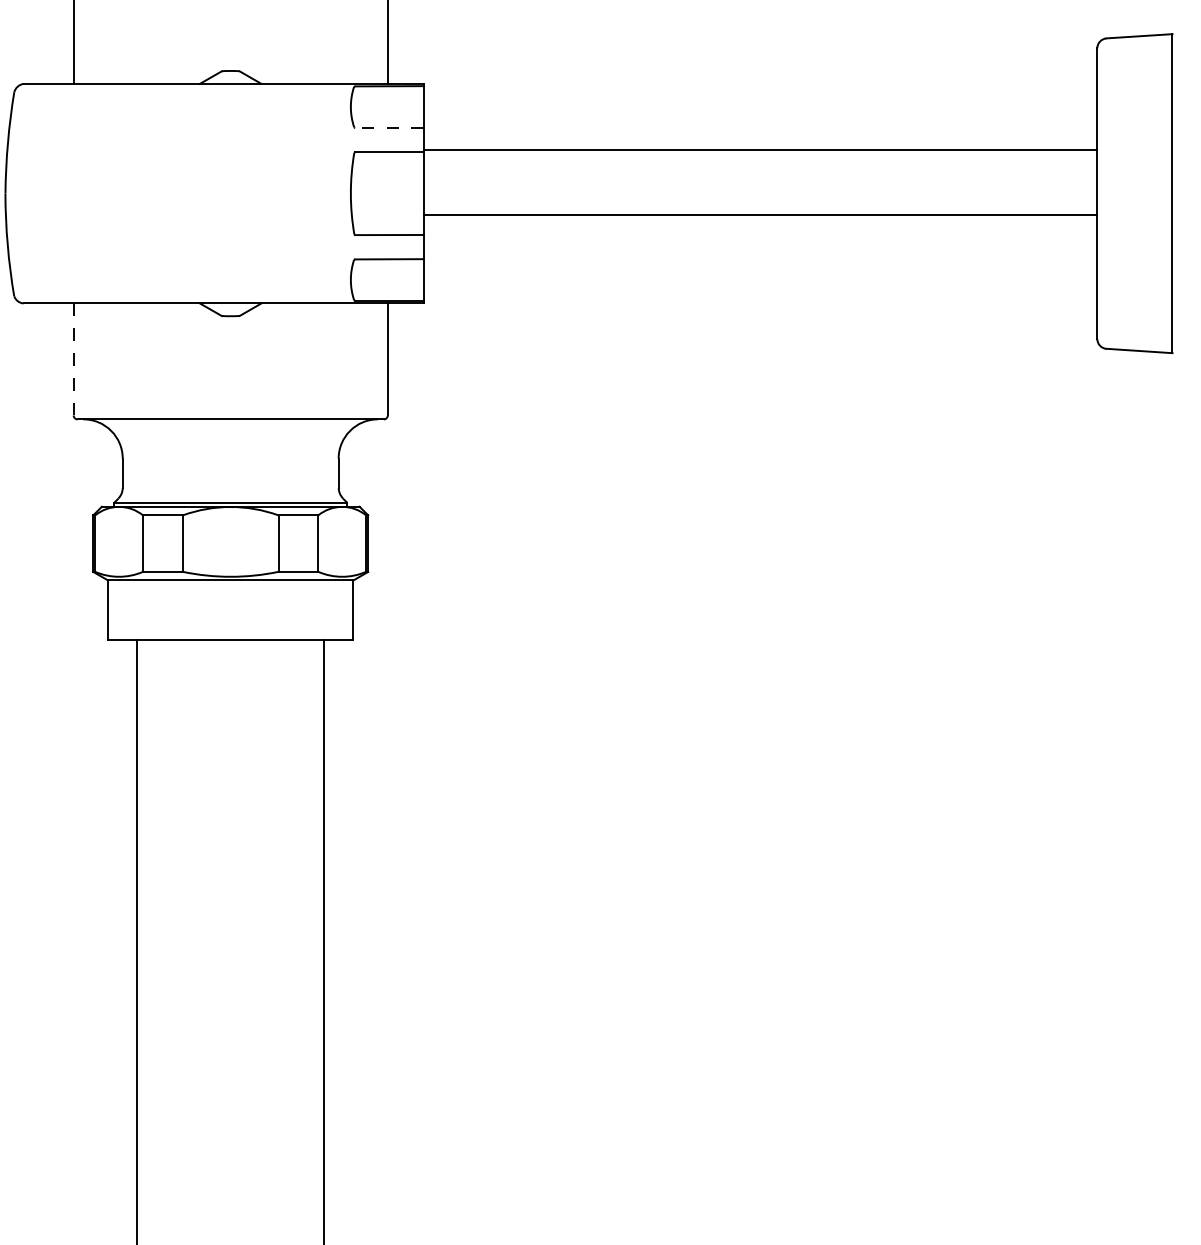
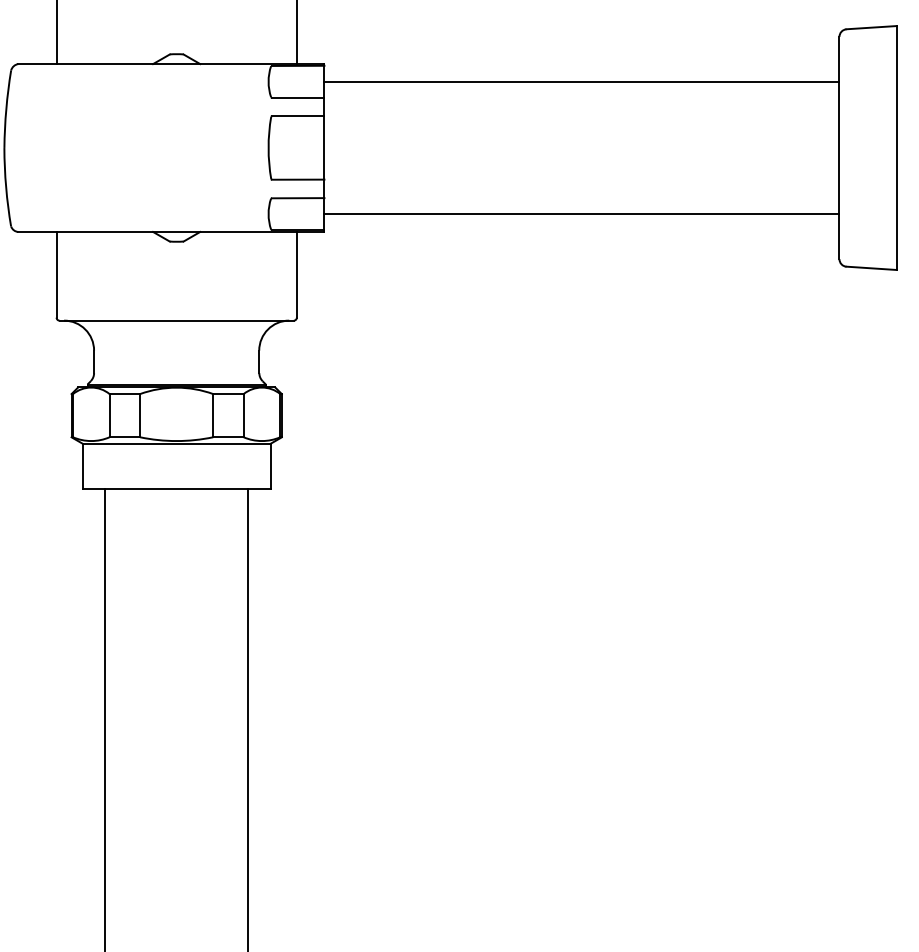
line: (389, 127) -> (298, 97), dashed -> solid
line: (760, 149) -> (581, 82), moved
line: (760, 215) -> (581, 213), moved
line: (73, 358) -> (56, 274), dashed -> solid

